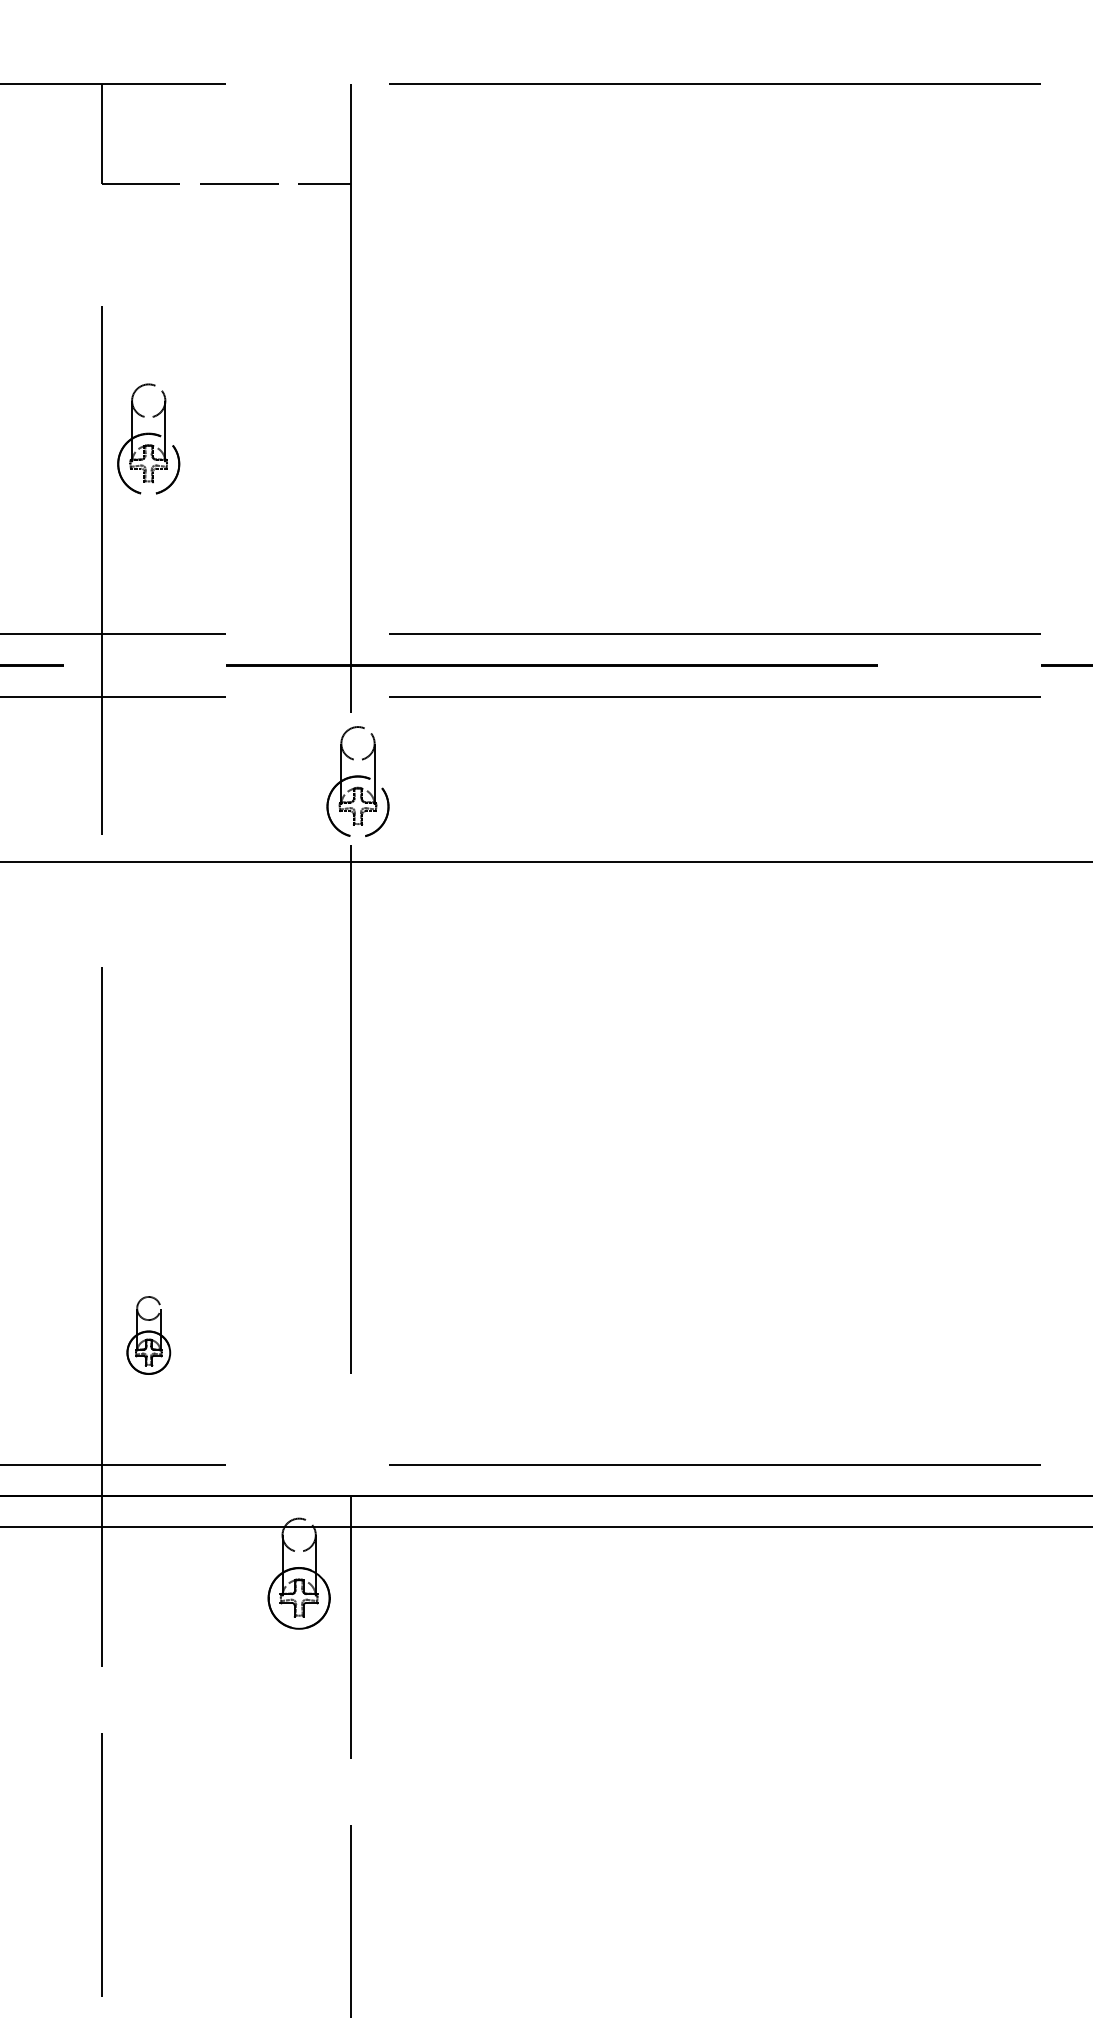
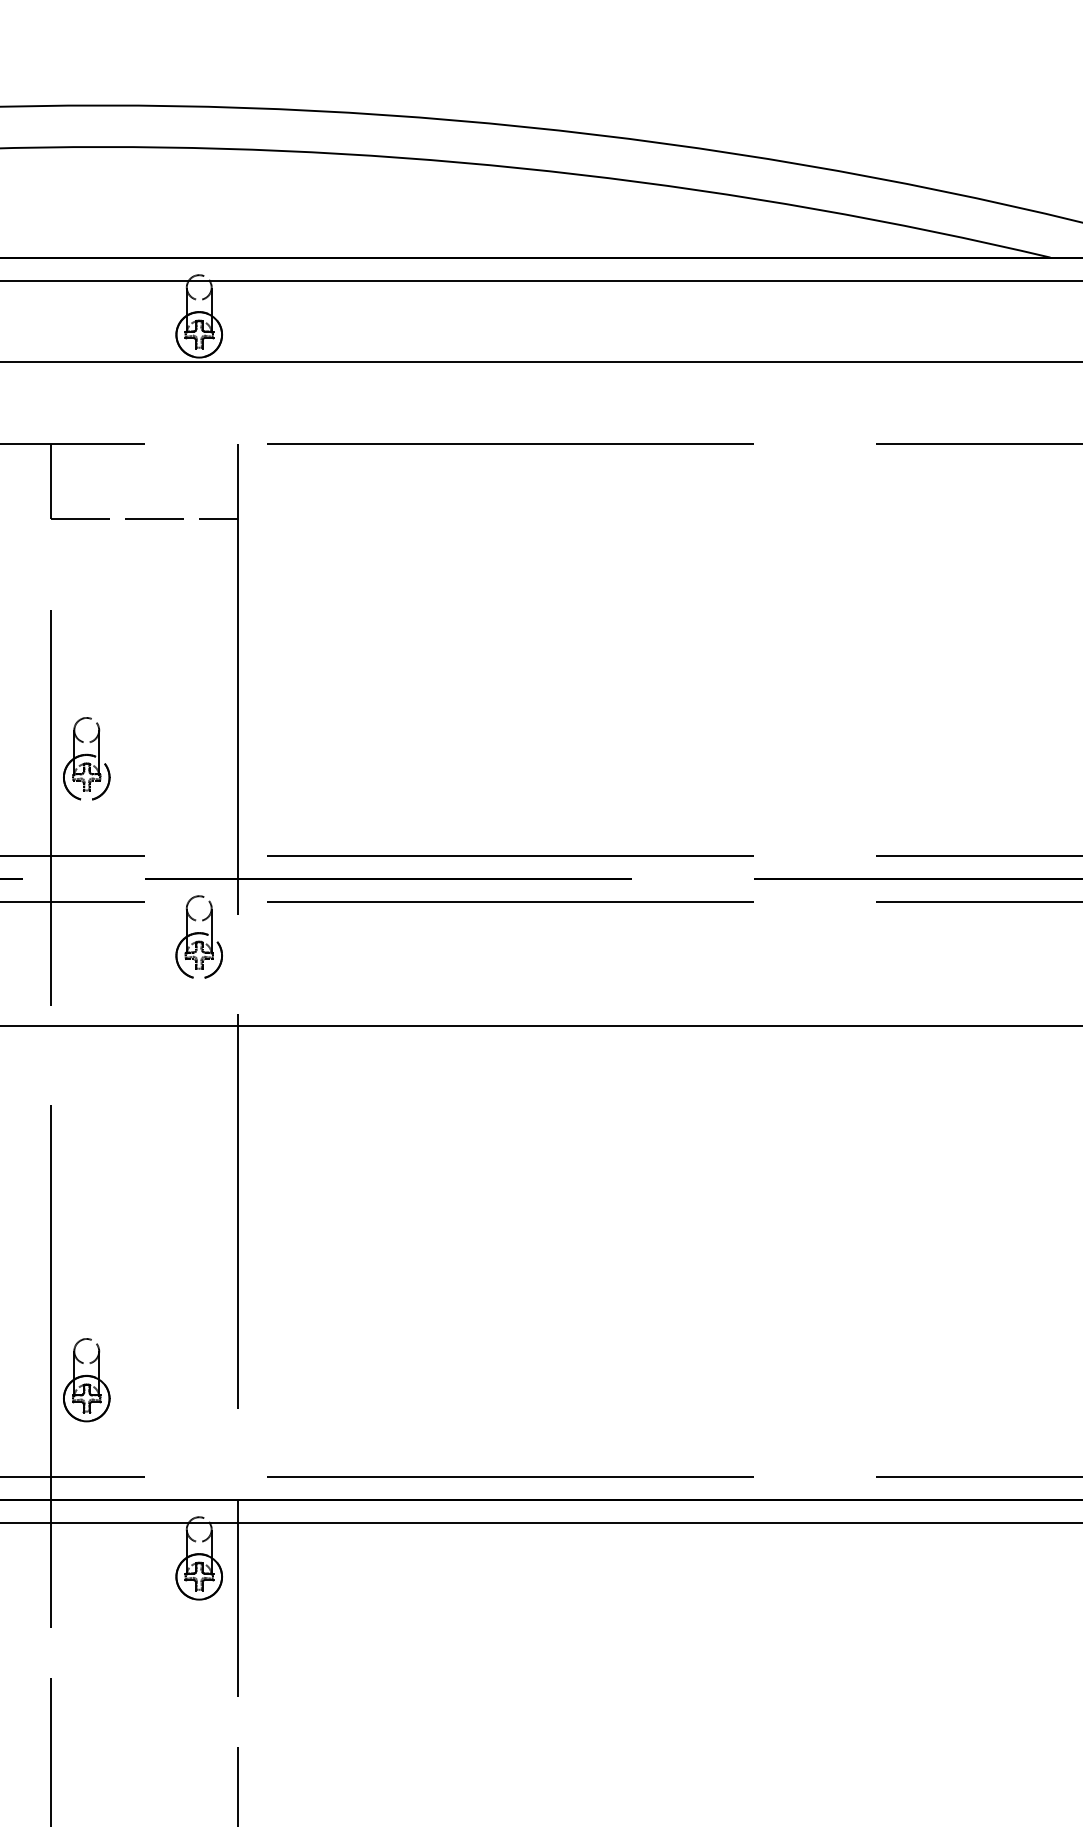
part: (148, 438) -> (86, 758), moved
part: (356, 780) -> (198, 936), moved
part: (148, 1335) -> (86, 1380), size x1.43

